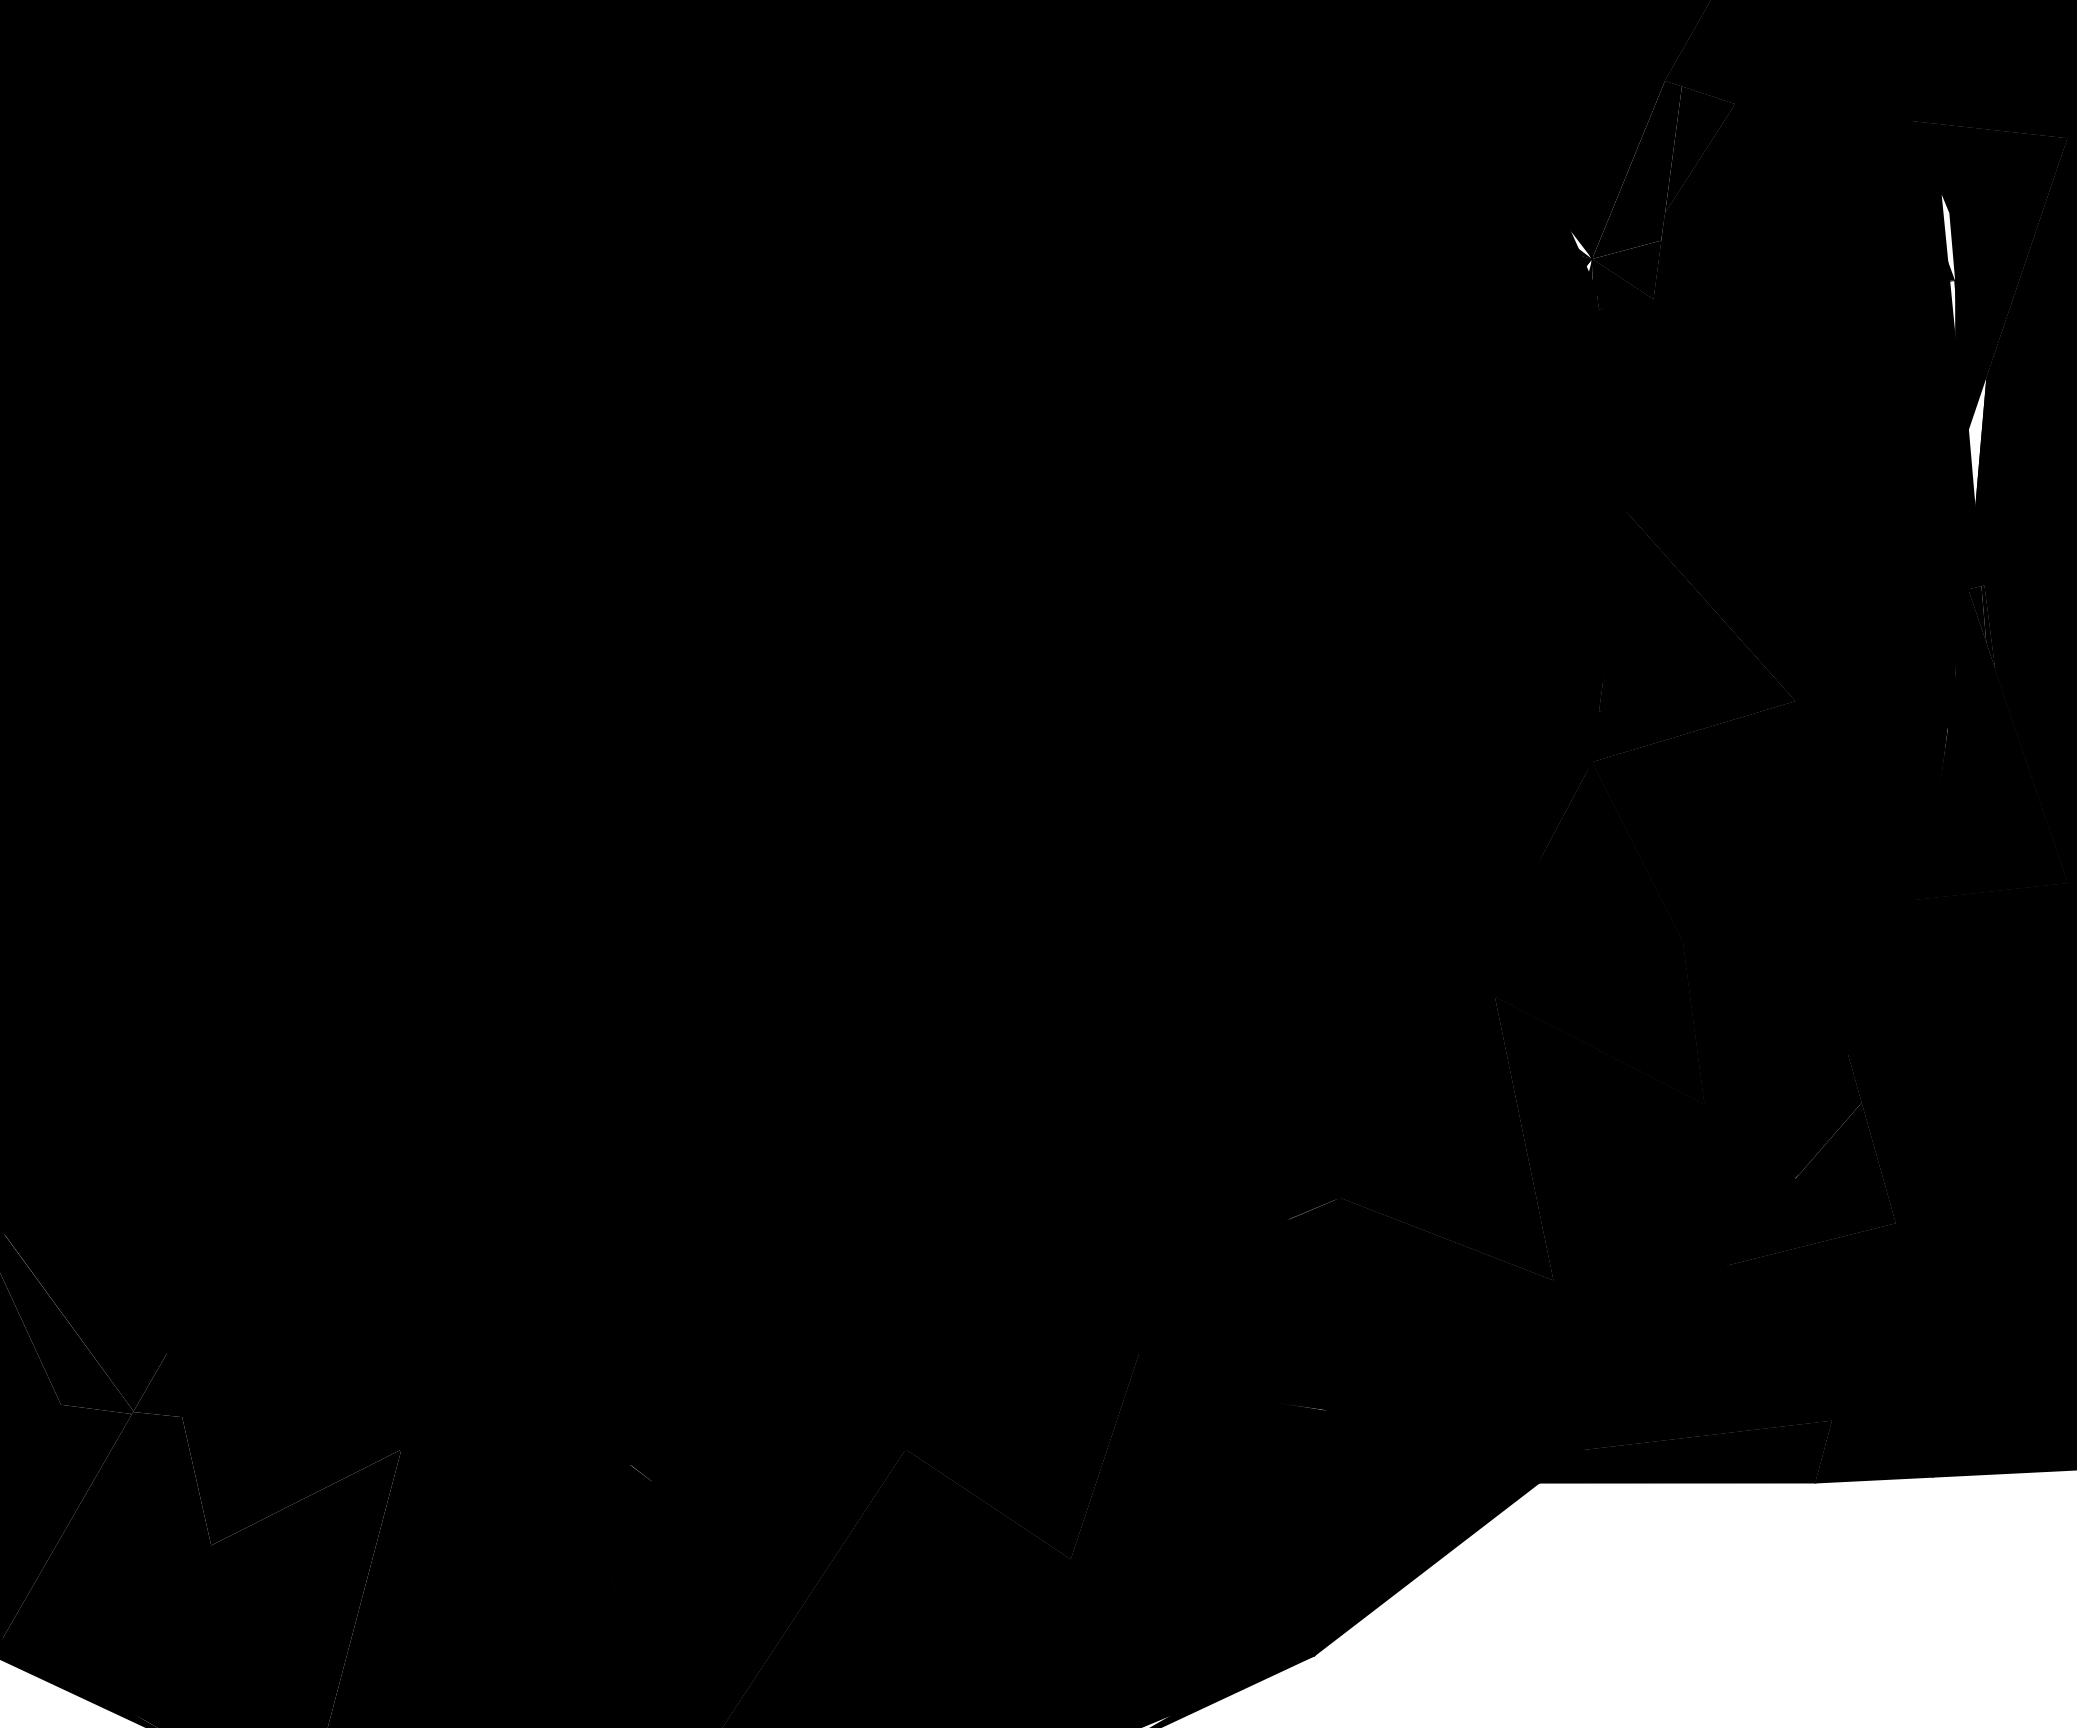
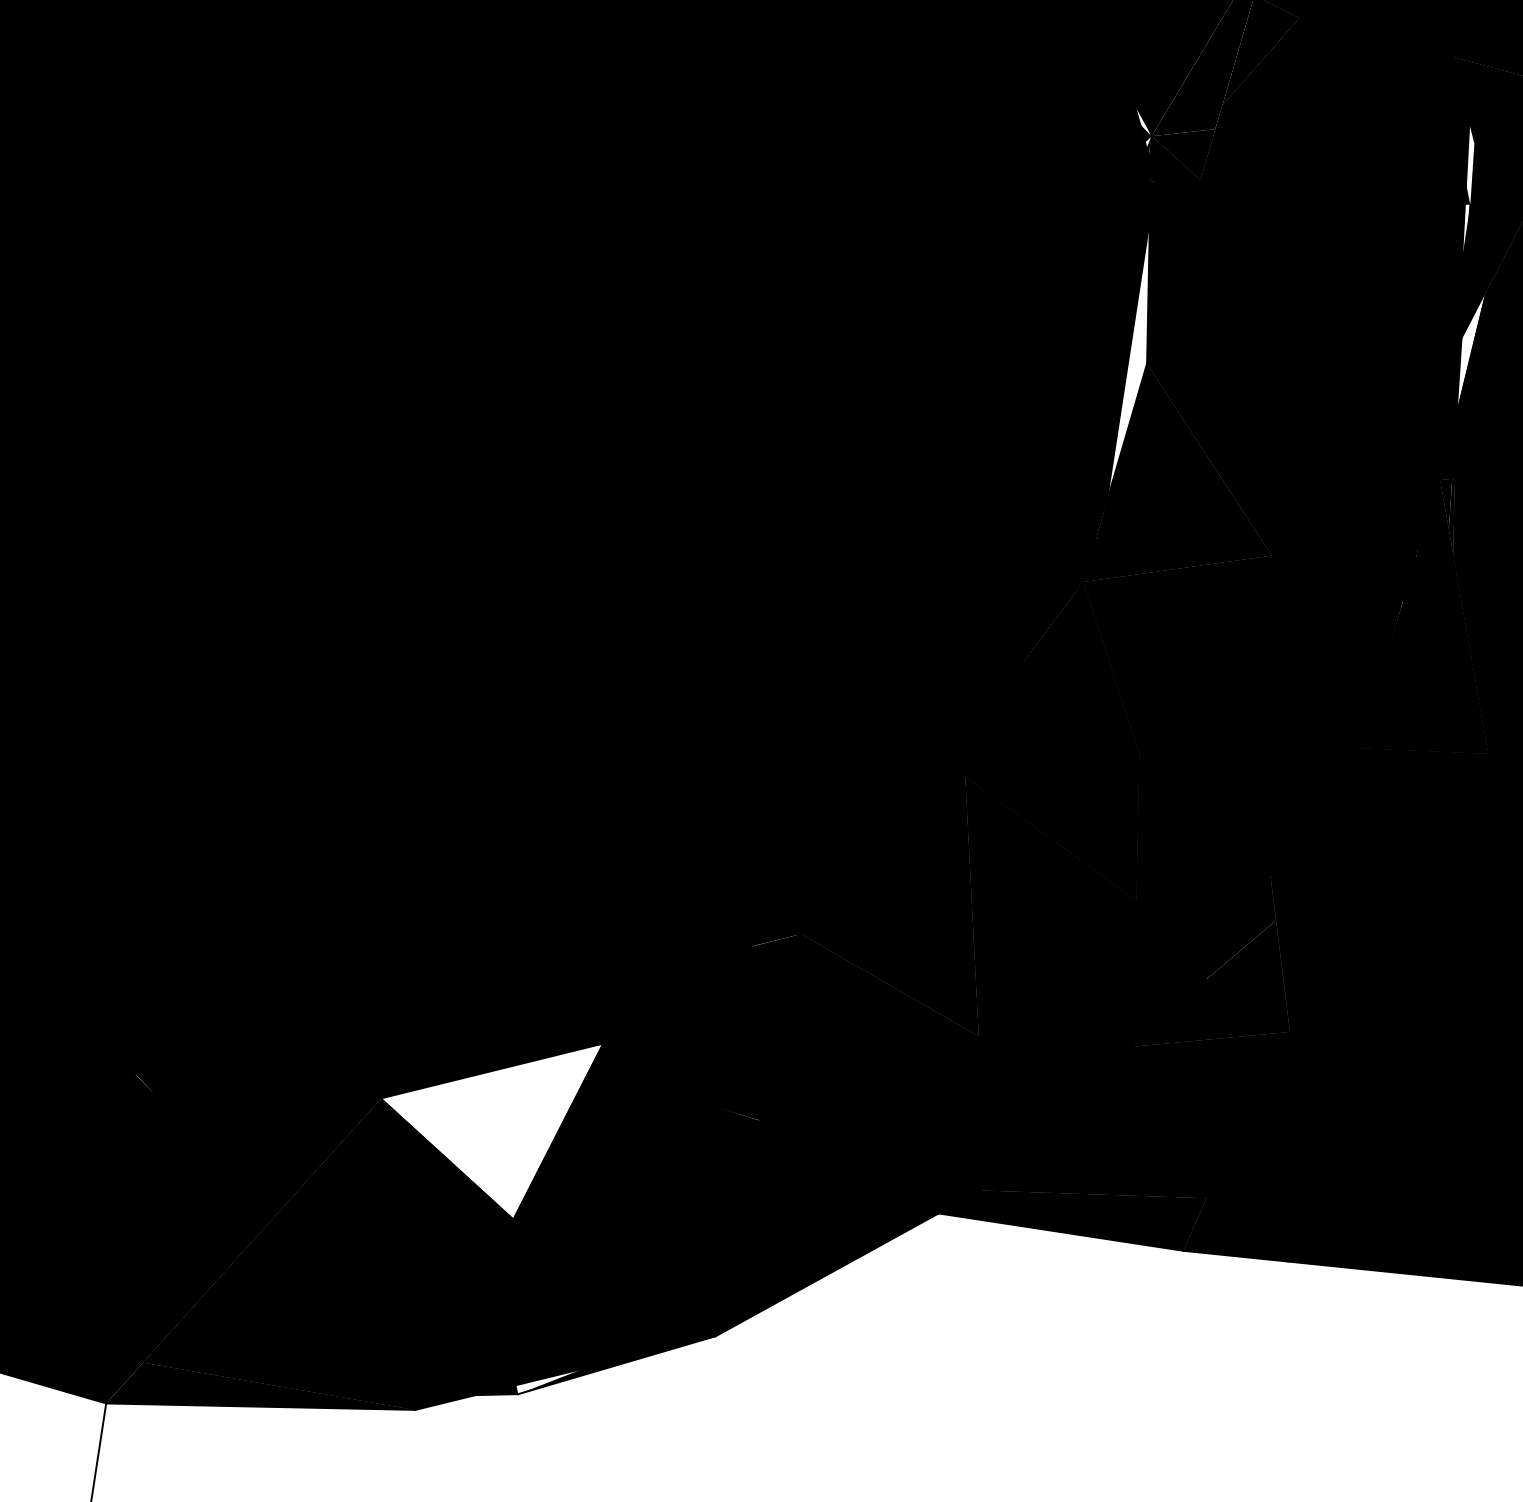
fill: (1614, 510) -> (1137, 362), removed
fill: (1022, 1455) -> (484, 1119), removed

